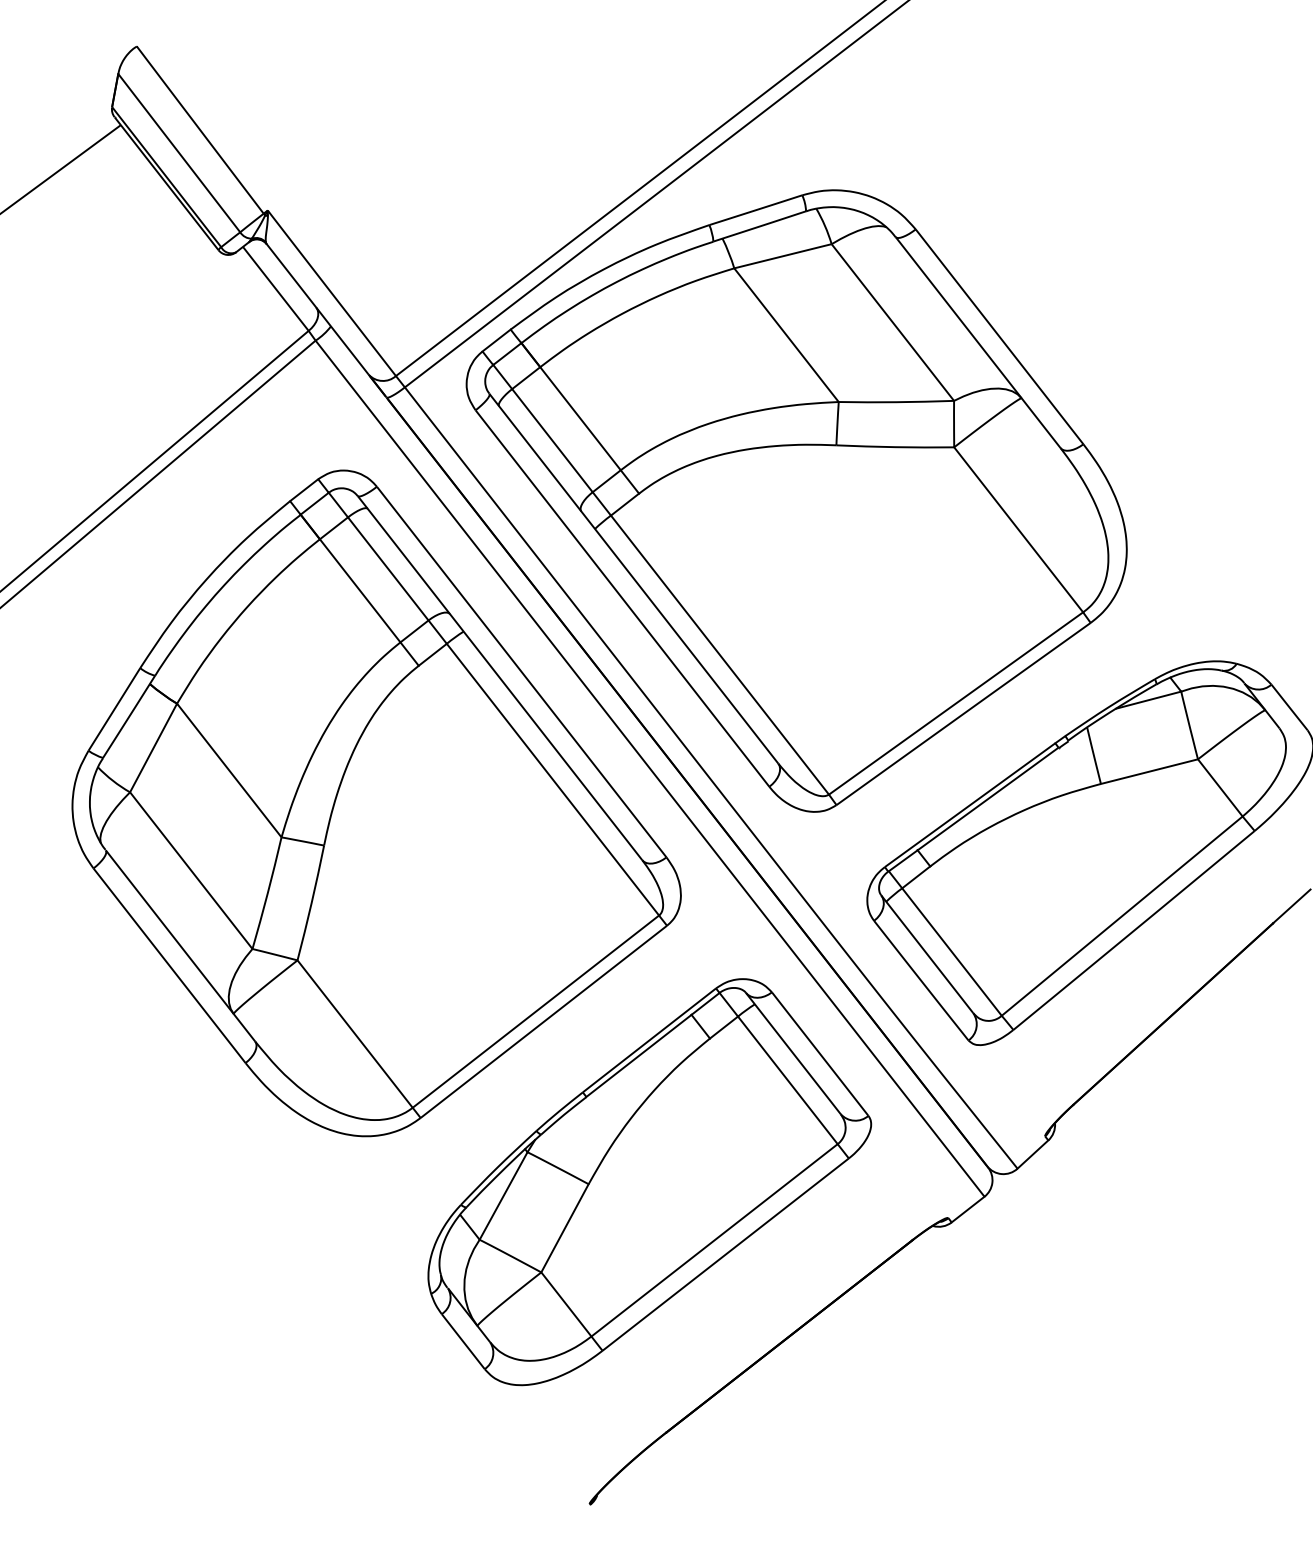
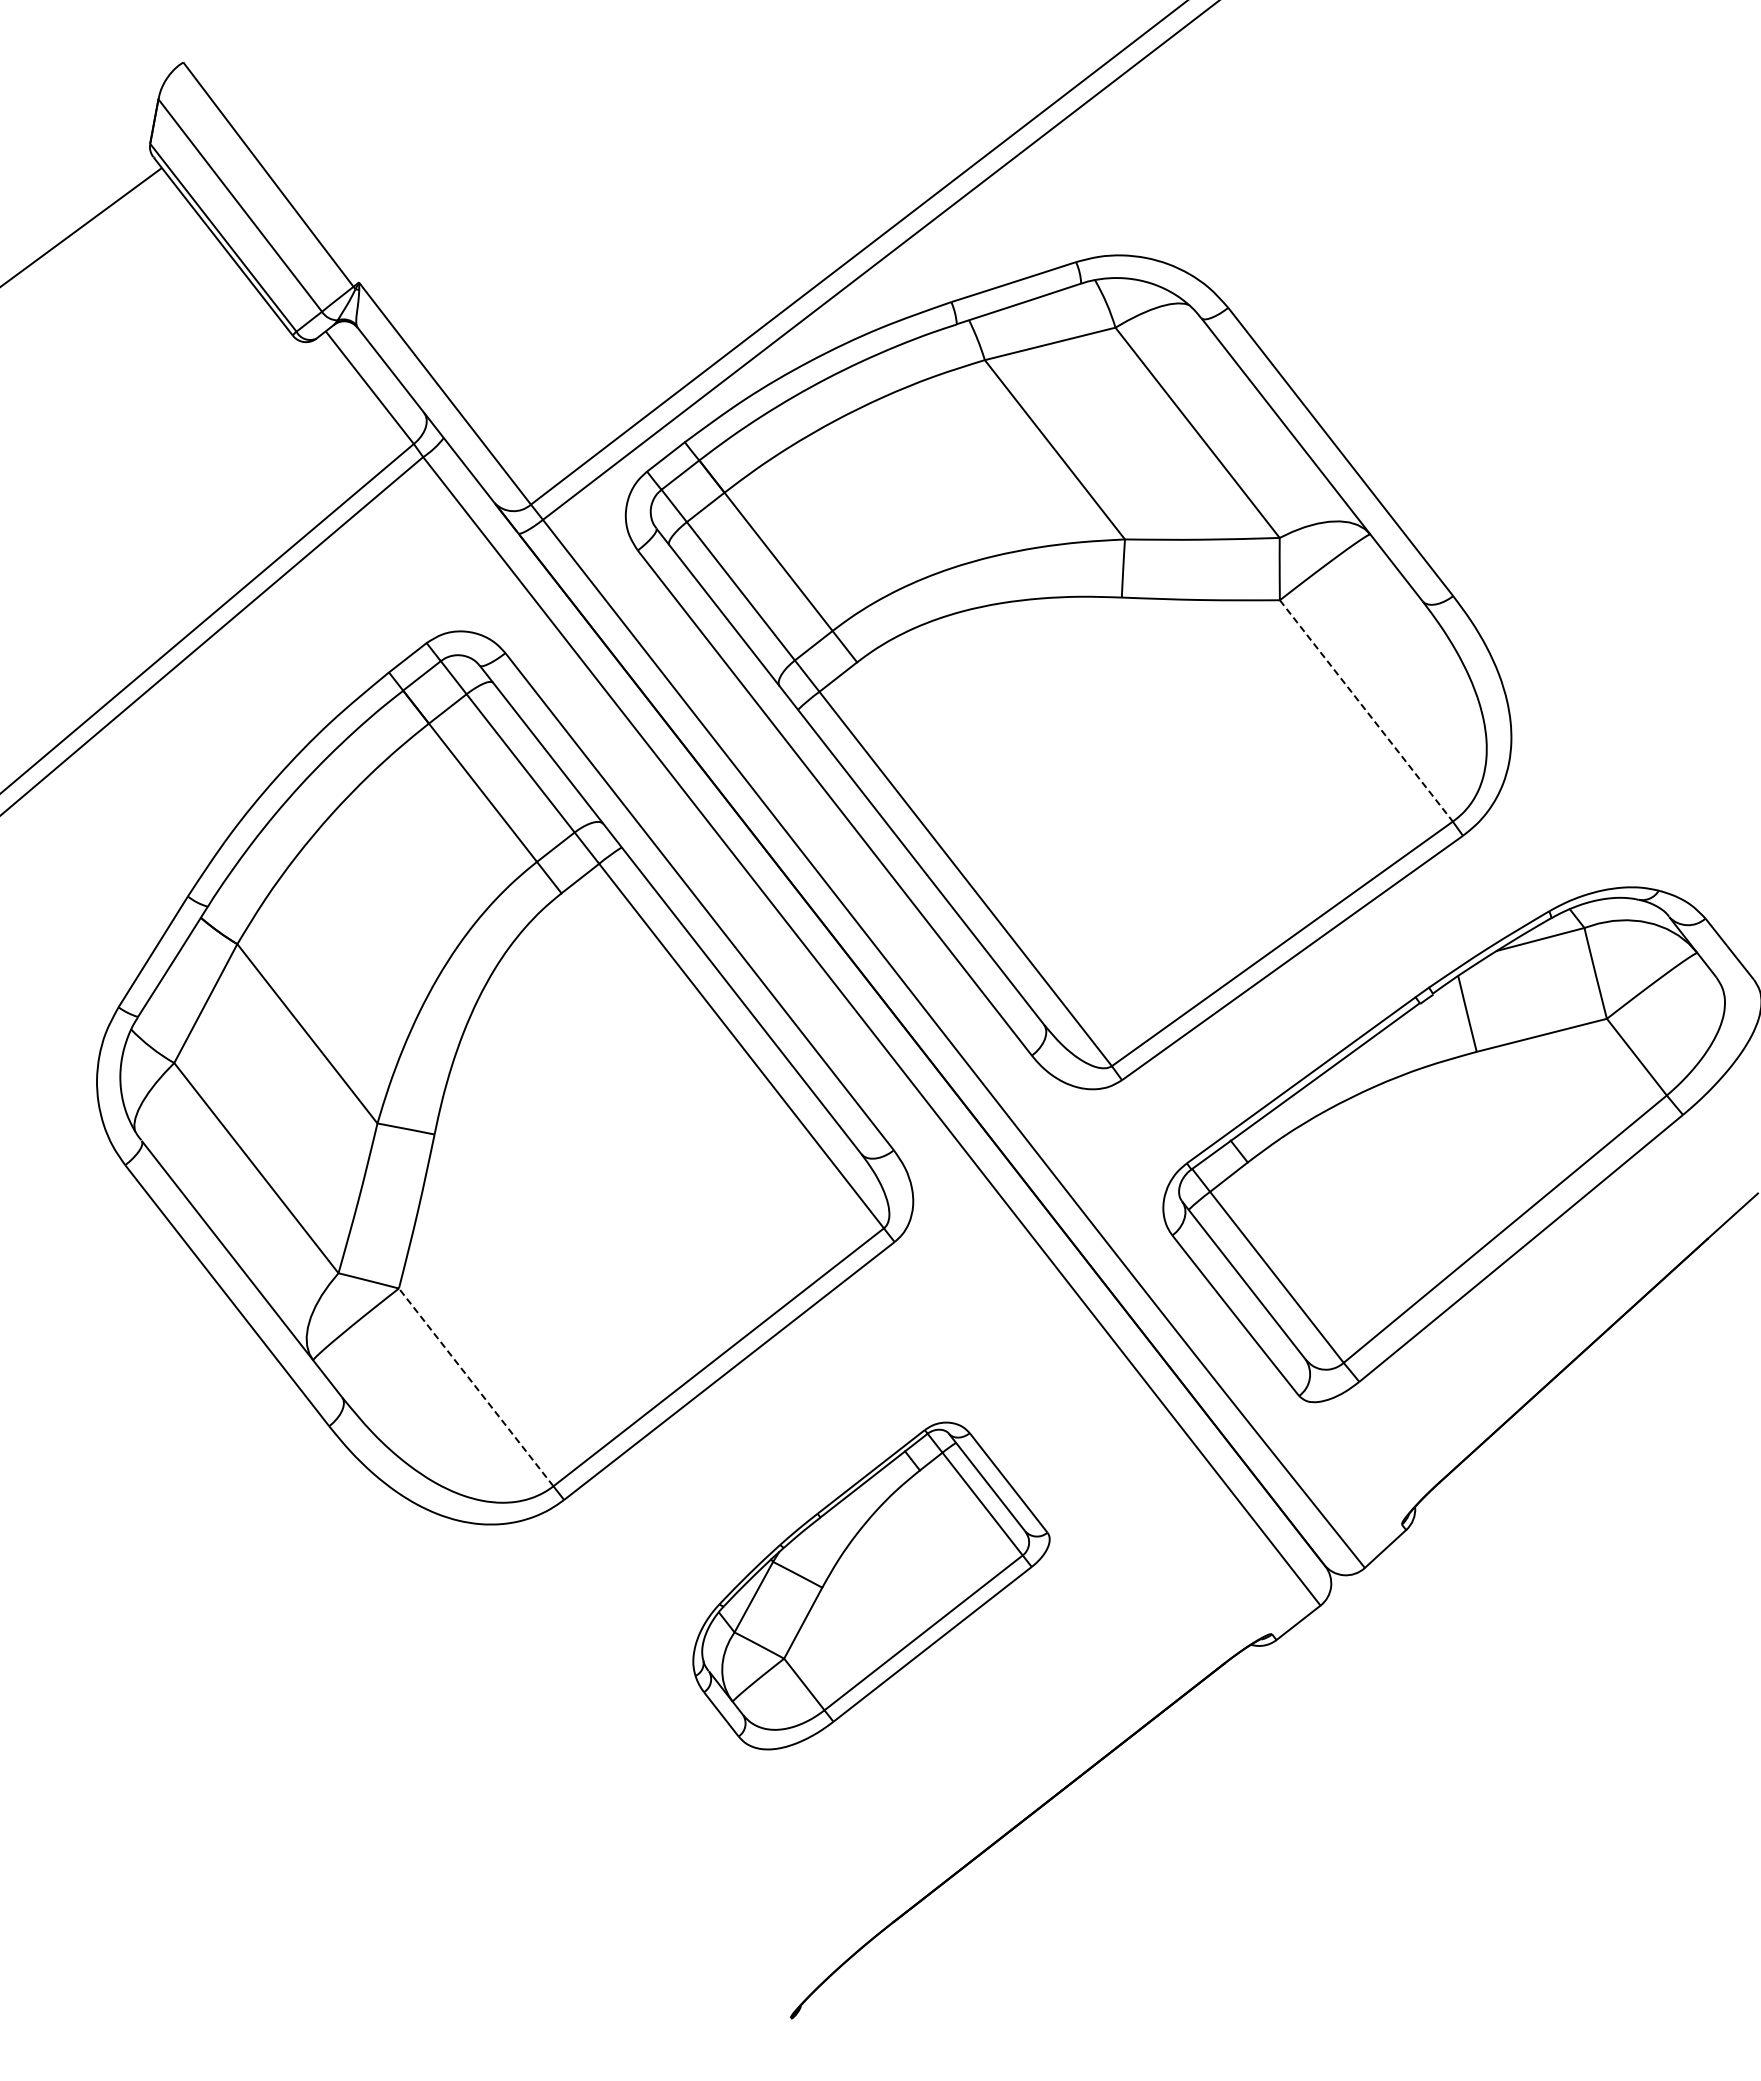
line: (1018, 530) -> (1366, 711), solid -> dashed
line: (354, 1034) -> (475, 1387), solid -> dashed
part: (649, 1181) -> (871, 1585), size x0.6

